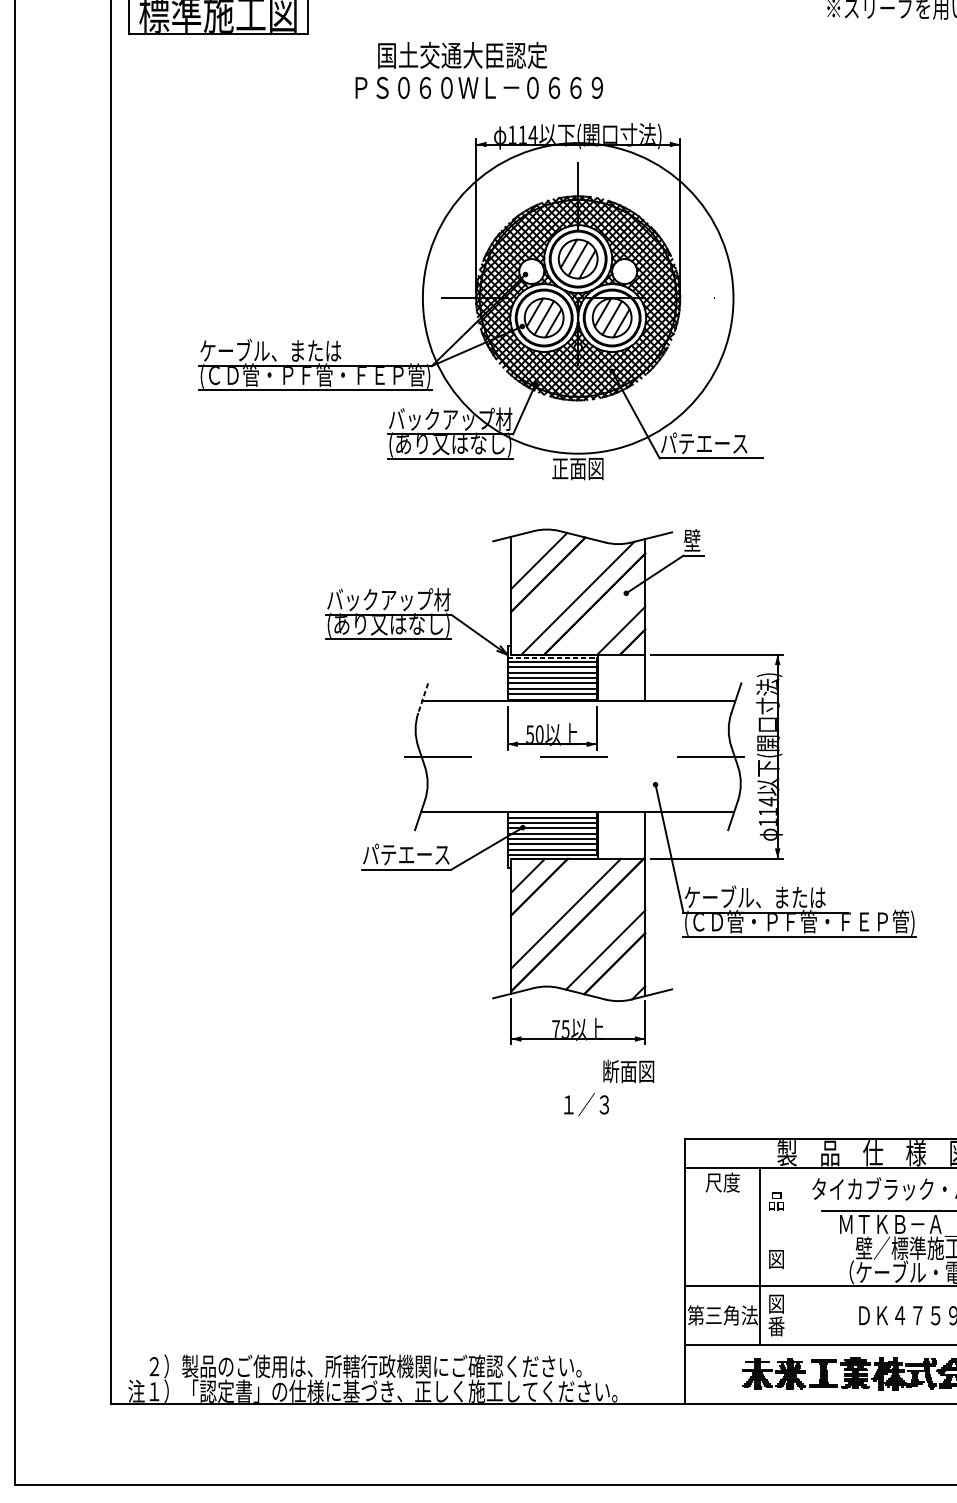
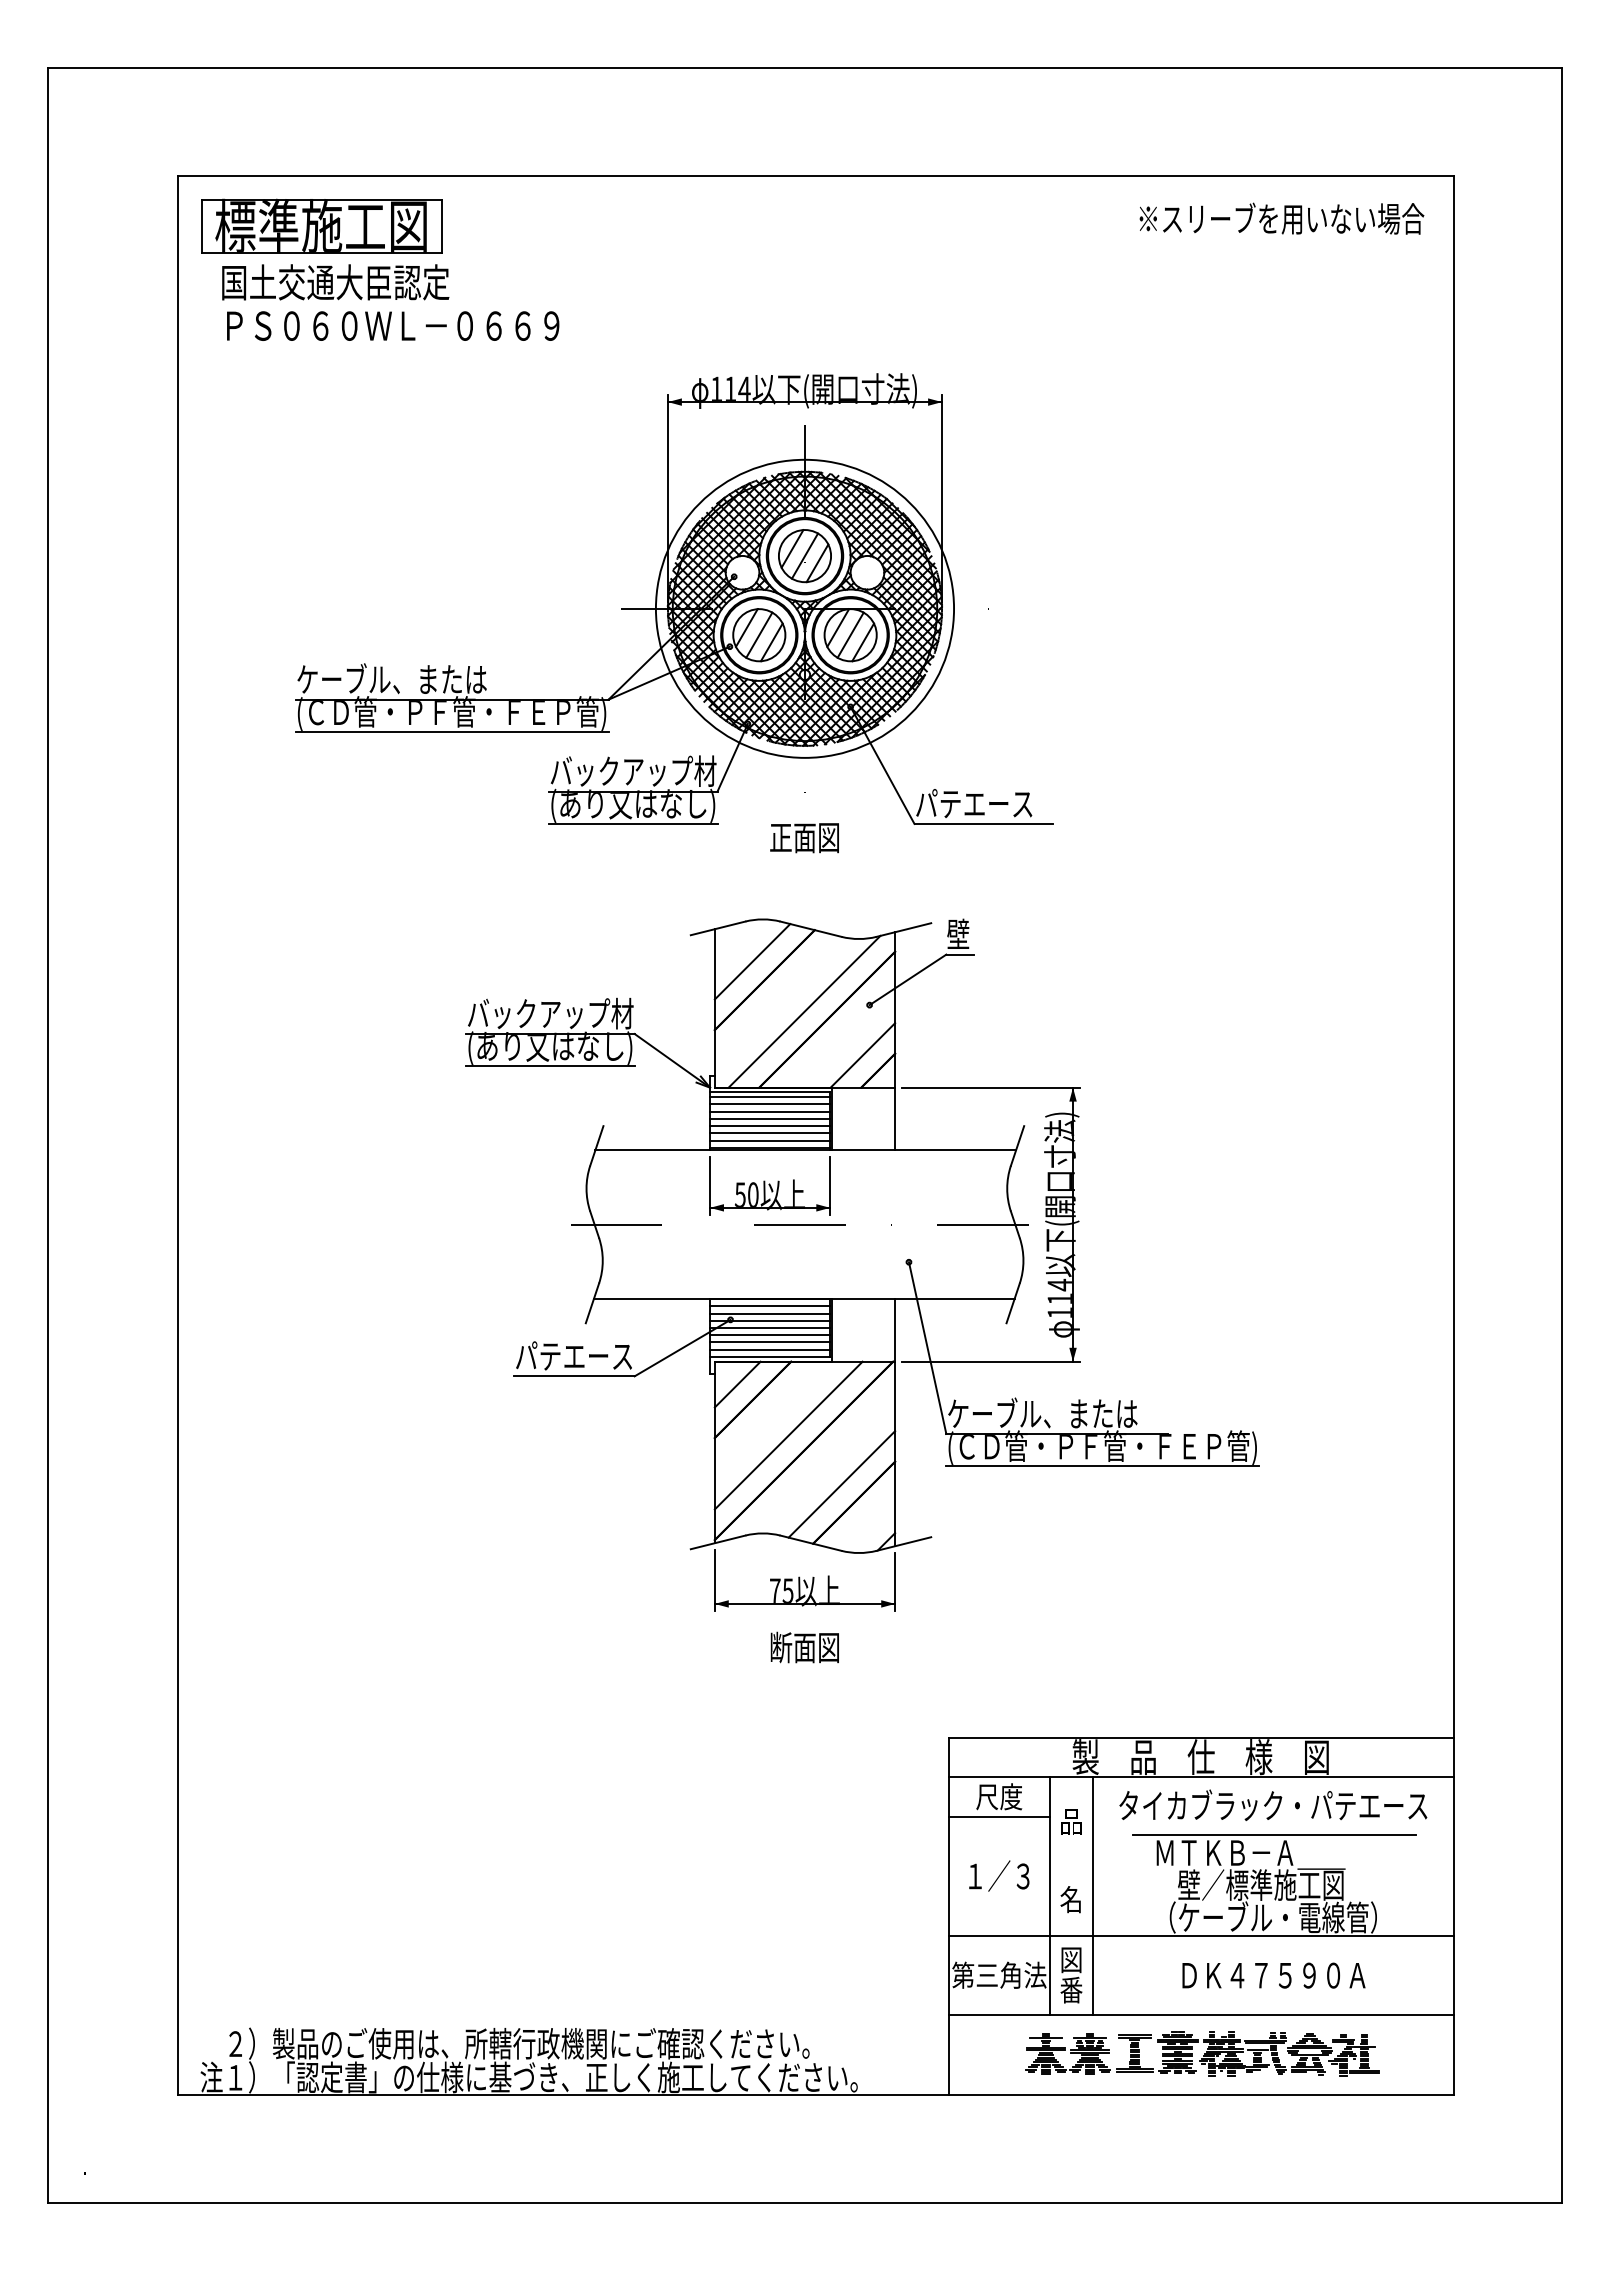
text: (462, 55) -> (335, 282), moved
text: (479, 87) -> (393, 325), moved
circle: (577, 298) -> (804, 608), size x0.71
line: (552, 658) -> (770, 1092), dashed -> solid
line: (423, 697) -> (596, 1145), dashed -> solid
text: (628, 1071) -> (804, 1647), moved
text: (586, 1104) -> (999, 1875), moved
line: (722, 1197) -> (998, 1817), added
line: (792, 1256) -> (1093, 1896), added
text: (775, 1259) -> (1070, 1899), 図 -> 名

